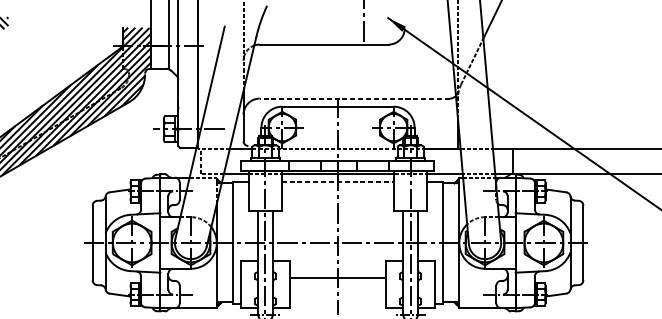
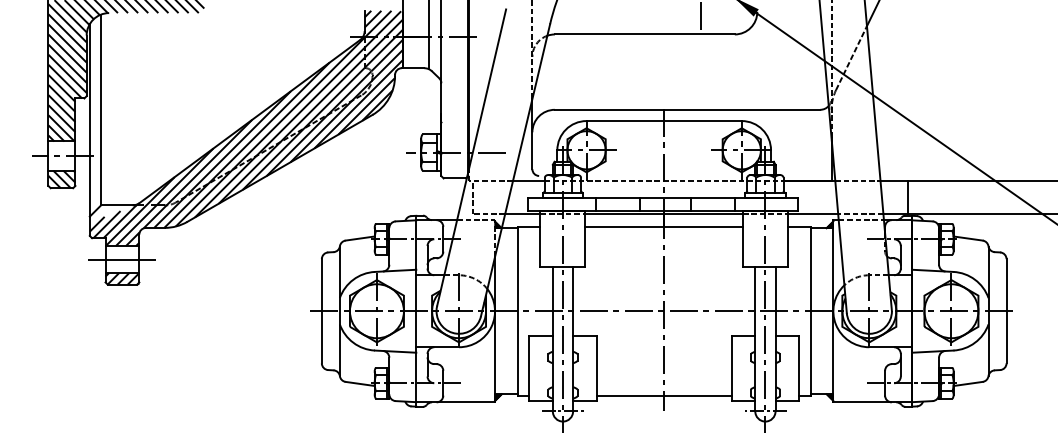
line: (354, 98) -> (687, 109), dashed -> solid
line: (338, 182) -> (664, 226), dashed -> solid
line: (337, 277) -> (663, 395), moved

